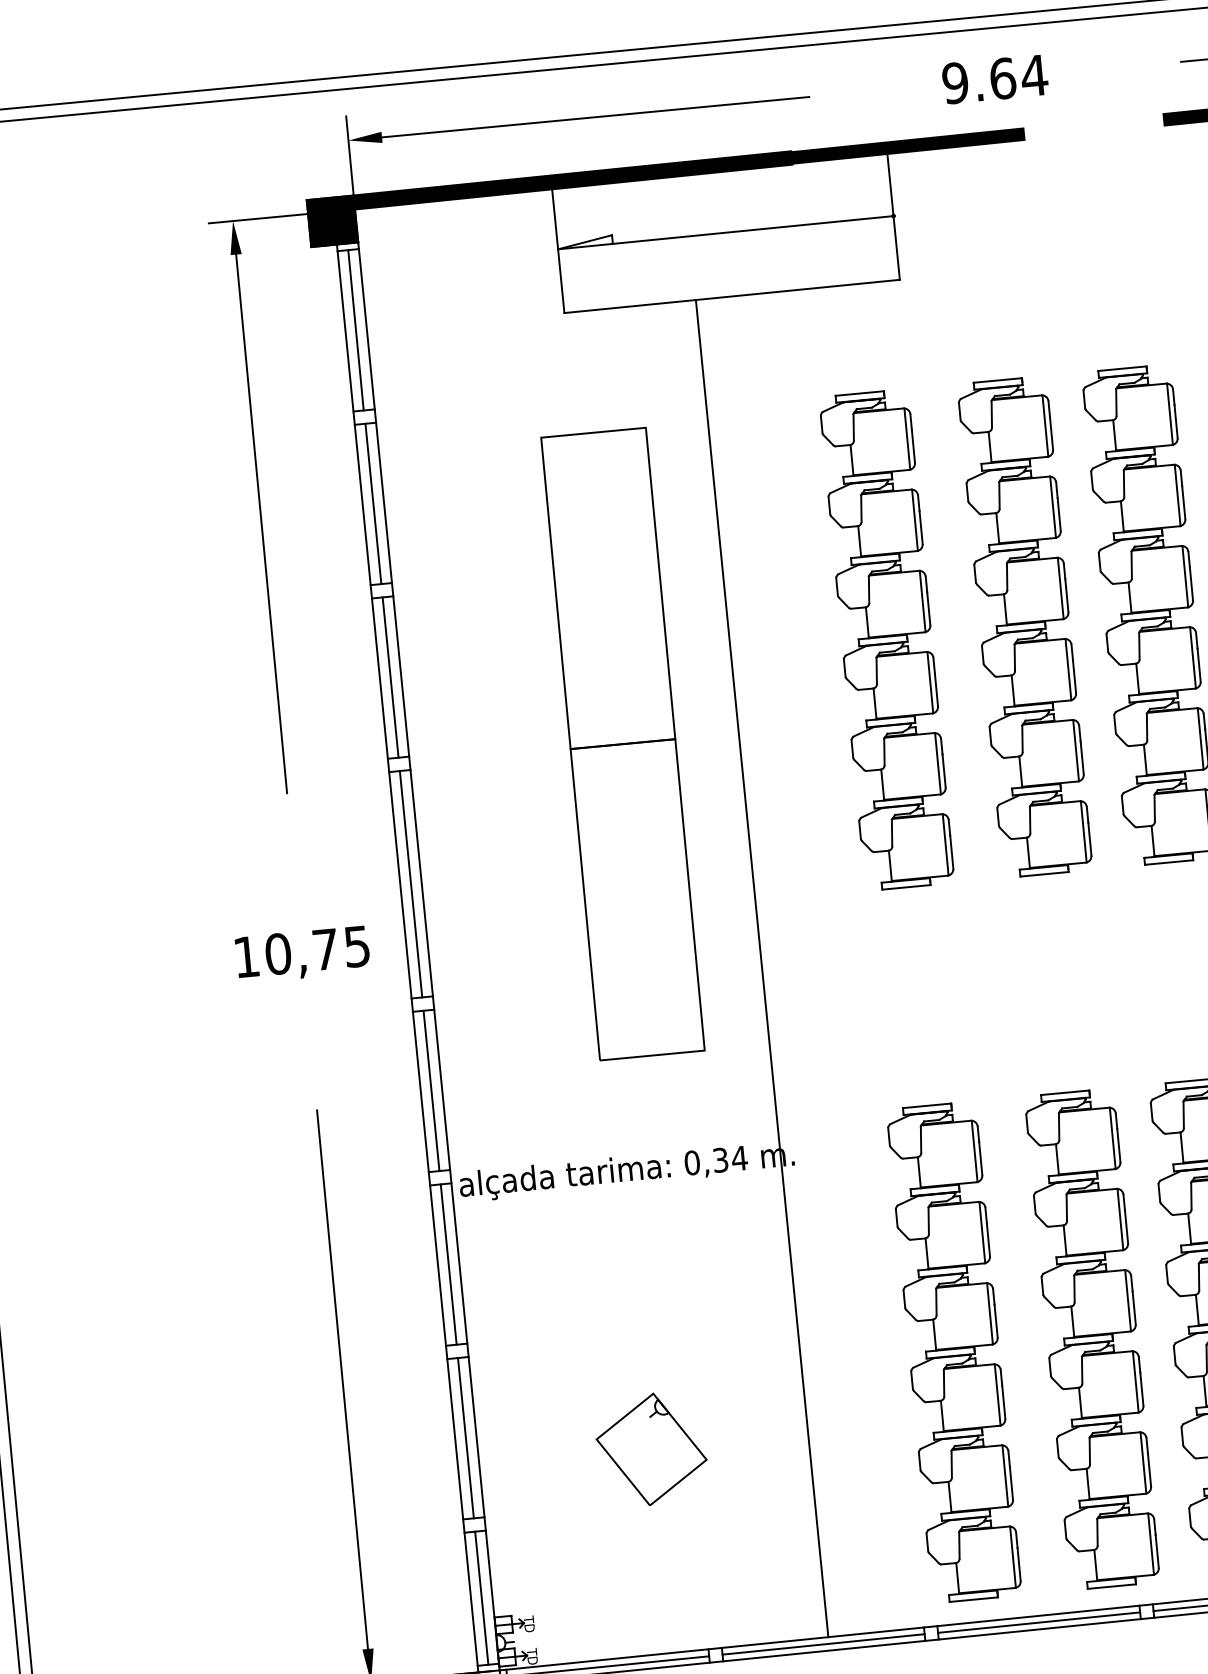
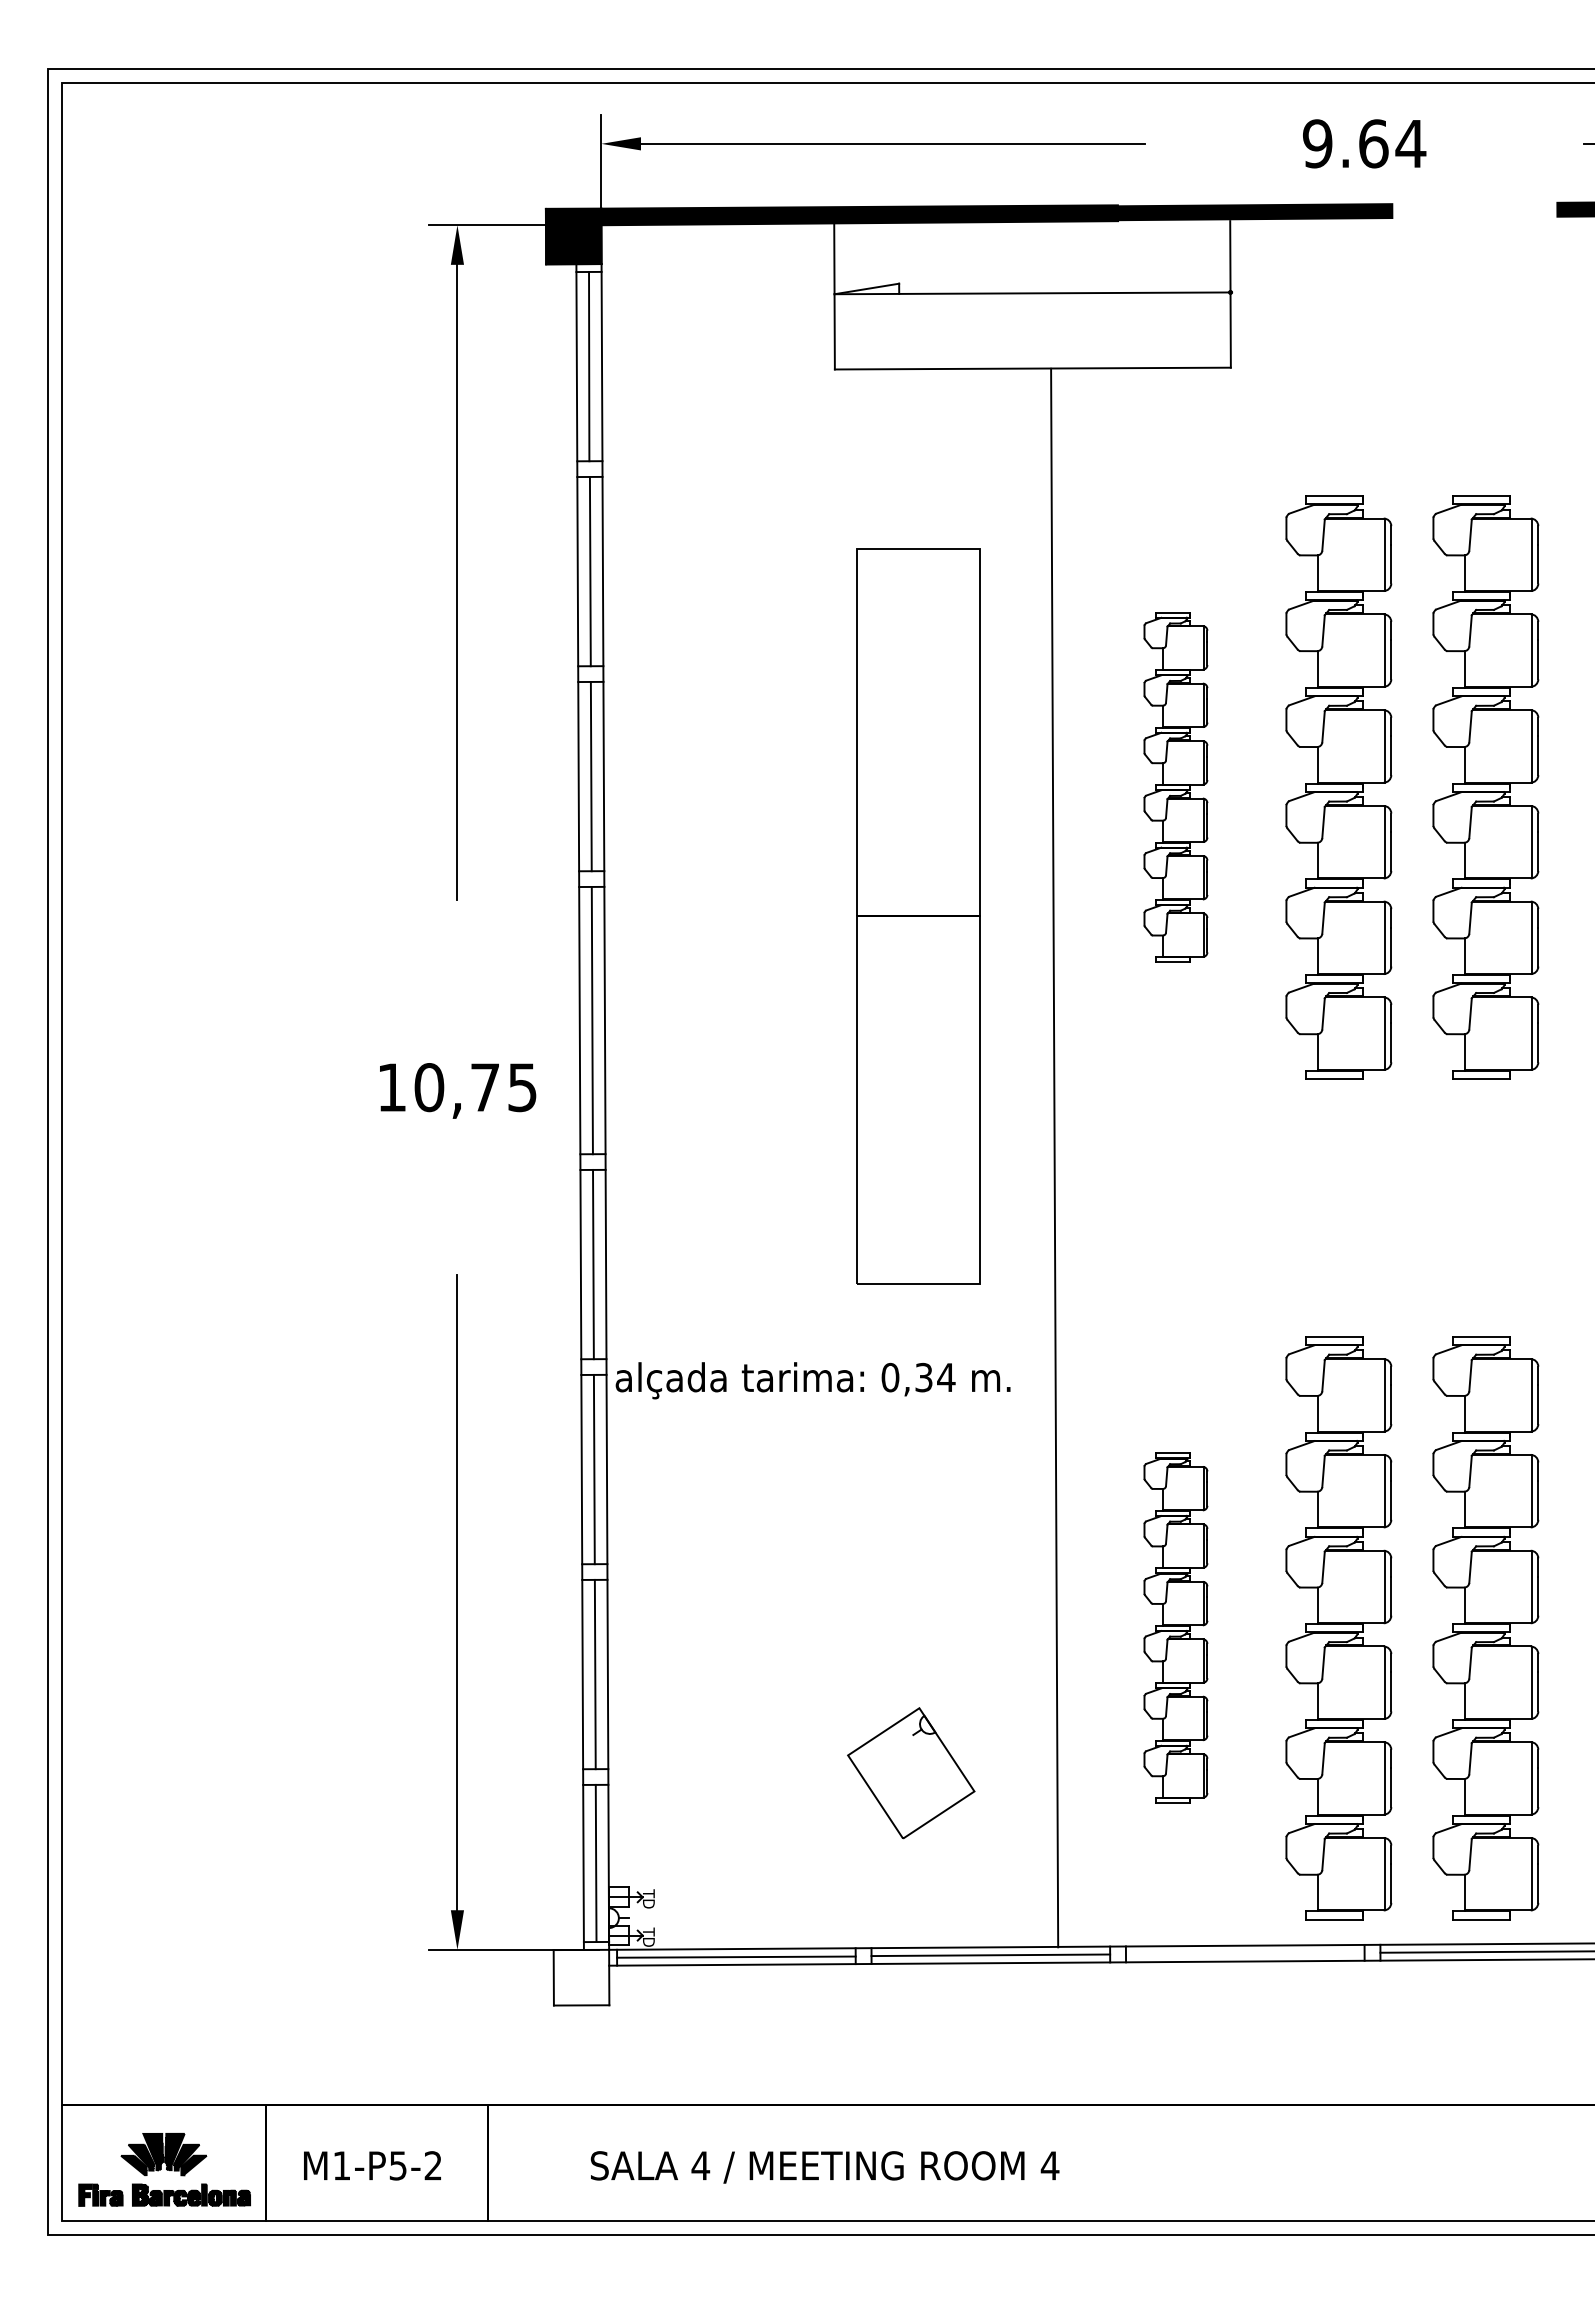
part: (886, 640) -> (1175, 787), size x0.6
part: (622, 744) -> (918, 916), moved
line: (761, 968) -> (1054, 1157), moved
part: (953, 1352) -> (1175, 1628), size x0.6
part: (651, 1449) -> (911, 1773), moved
line: (1038, 1622) -> (1244, 1953), removed

